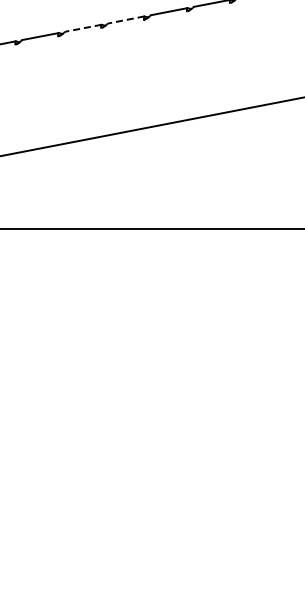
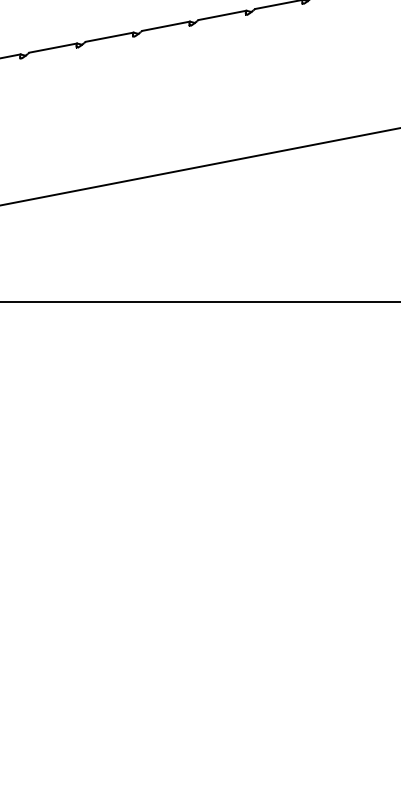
line: (125, 20) -> (164, 26), dashed -> solid
line: (83, 28) -> (109, 37), dashed -> solid

